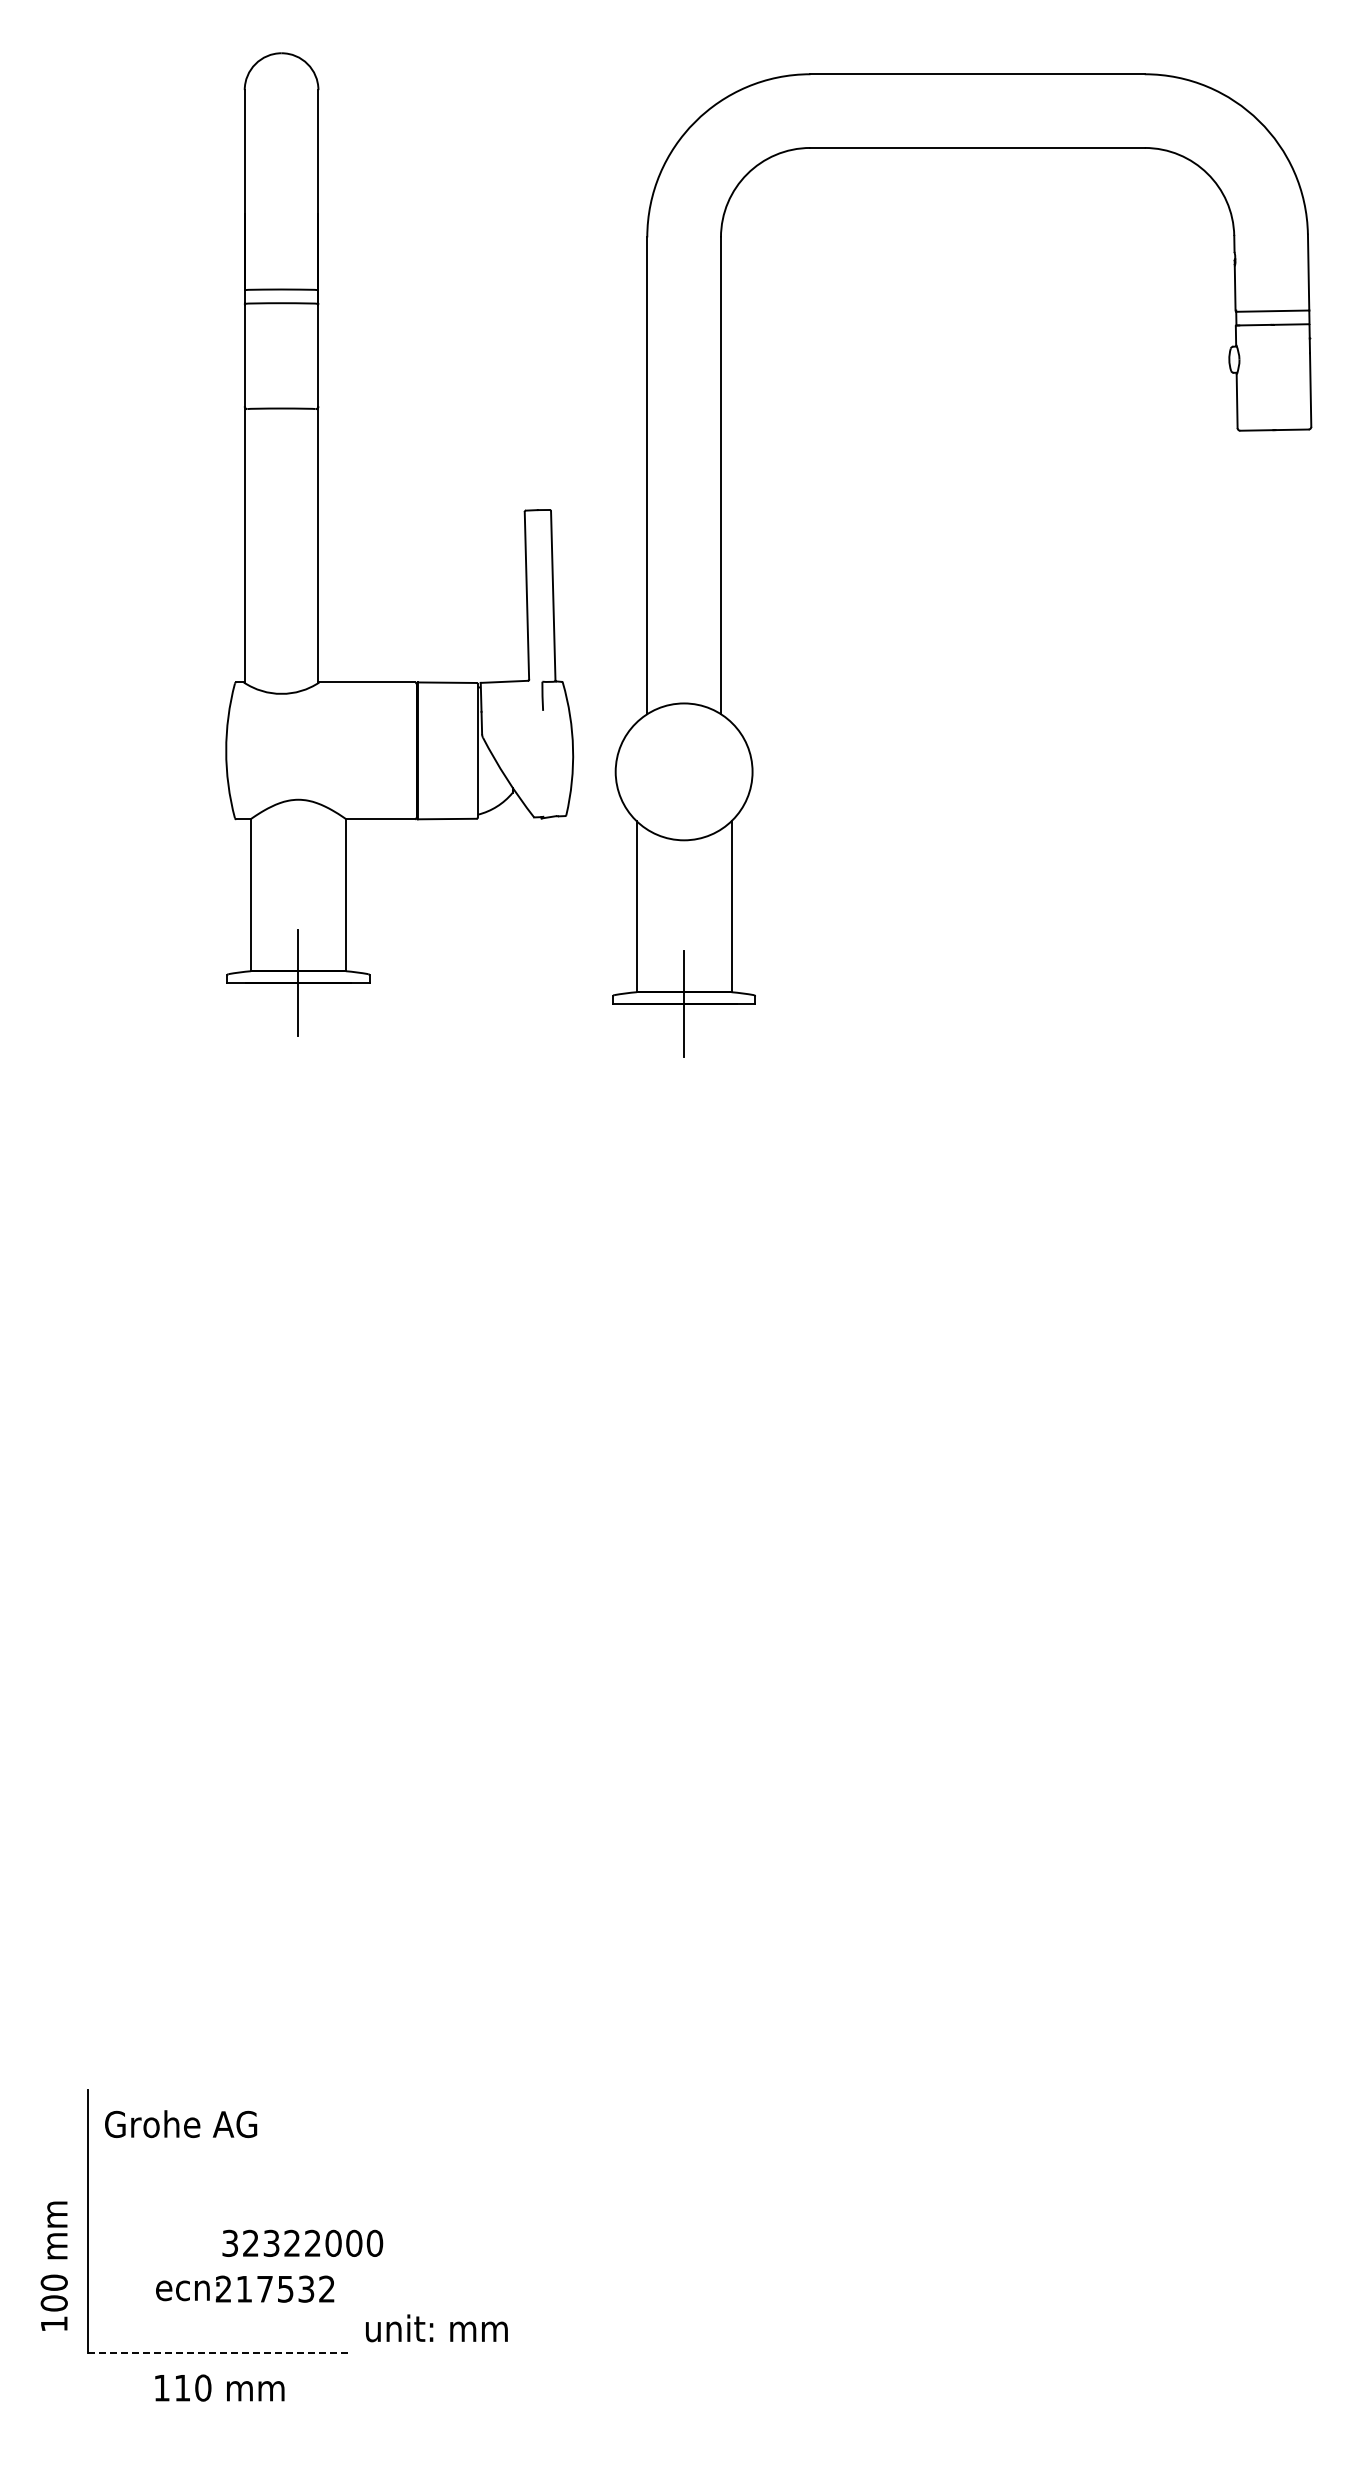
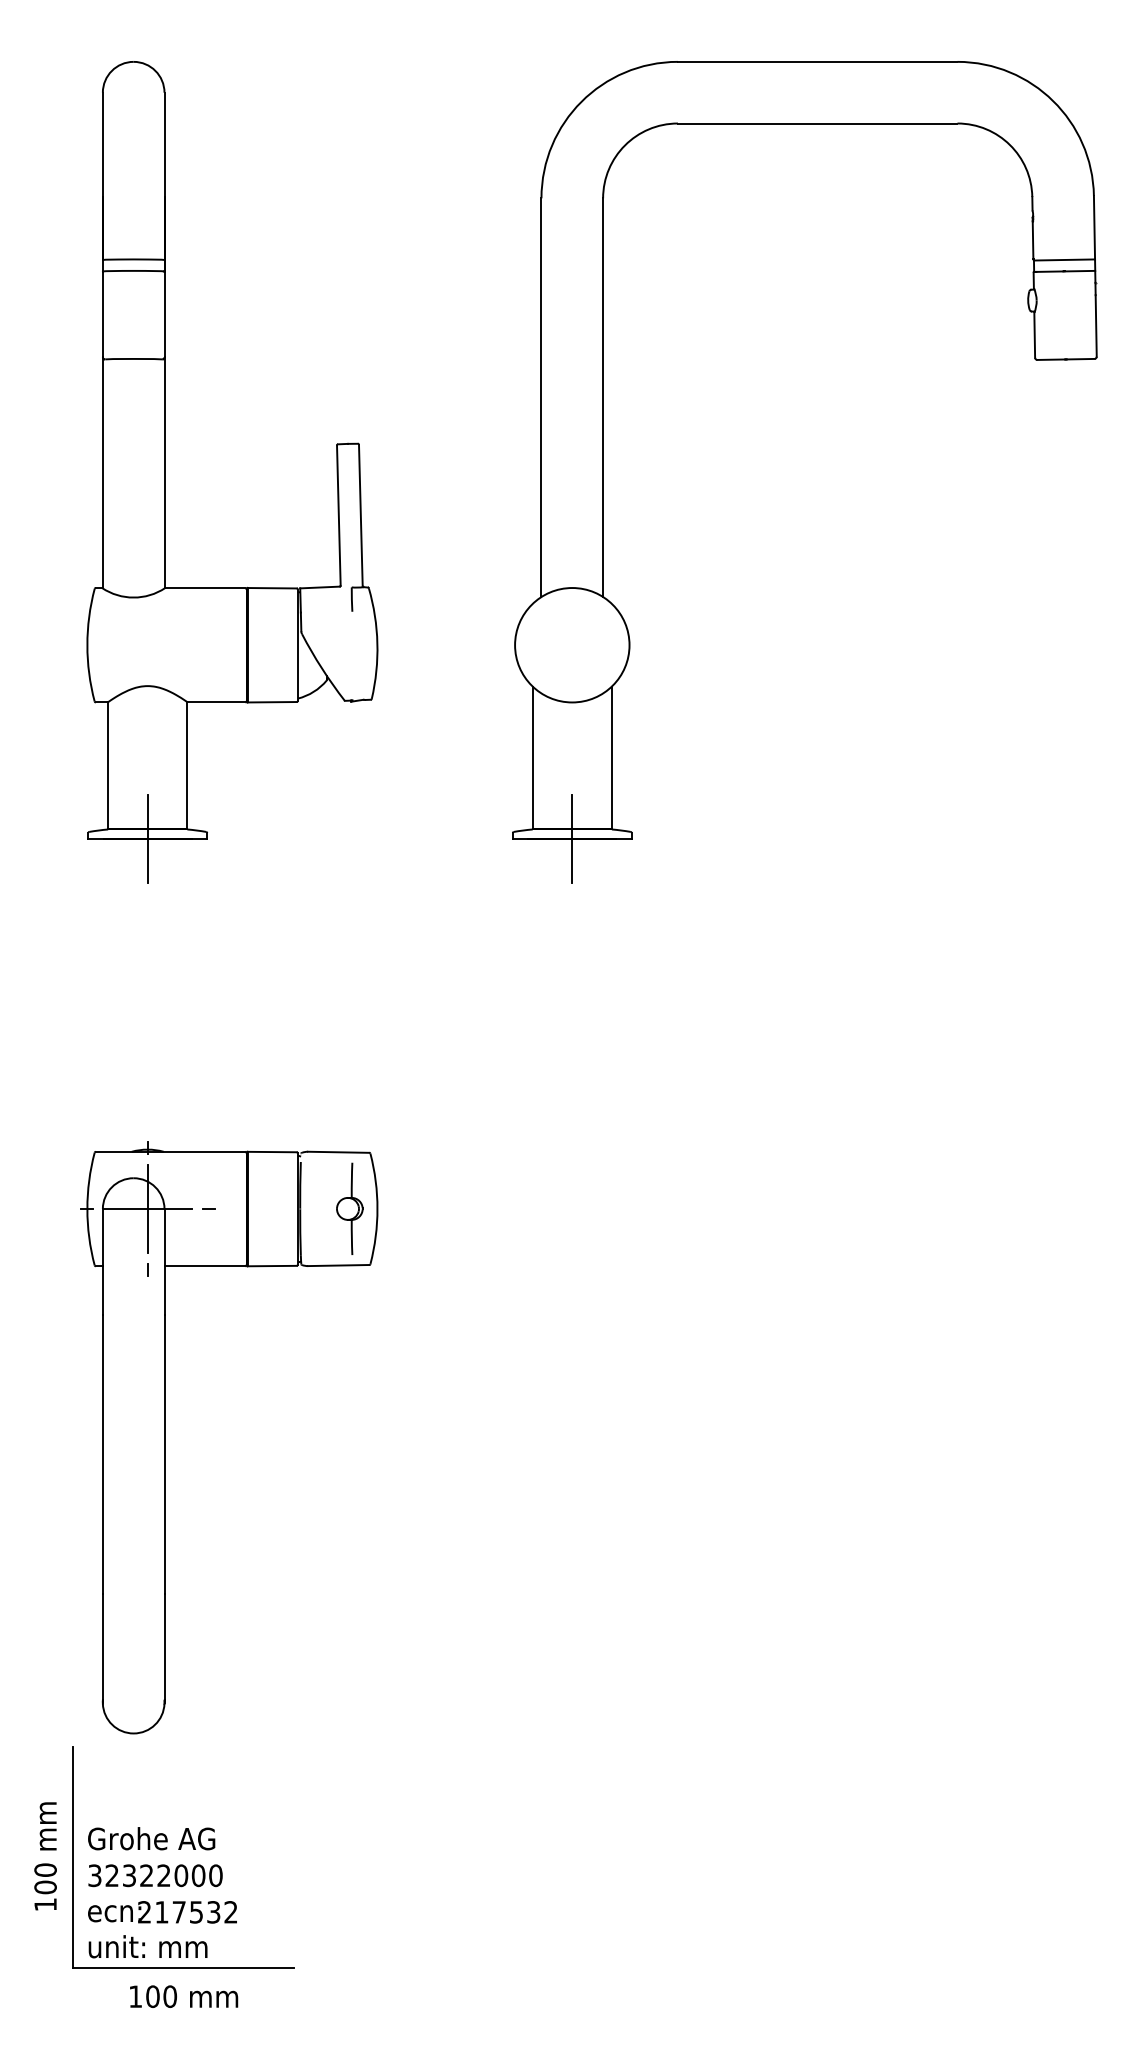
part: (318, 544) -> (164, 472), moved
part: (196, 1719) -> (164, 1437), added
text: (181, 2124) -> (151, 1839), moved
text: (302, 2242) -> (155, 1874), moved
text: (53, 2265) -> (44, 1855), moved
text: (245, 2288) -> (162, 1911), moved
text: (436, 2328) -> (147, 1946), moved
line: (219, 2353) -> (183, 1967), dashed -> solid
text: (182, 2387) -> (152, 1996), 110 -> 100

